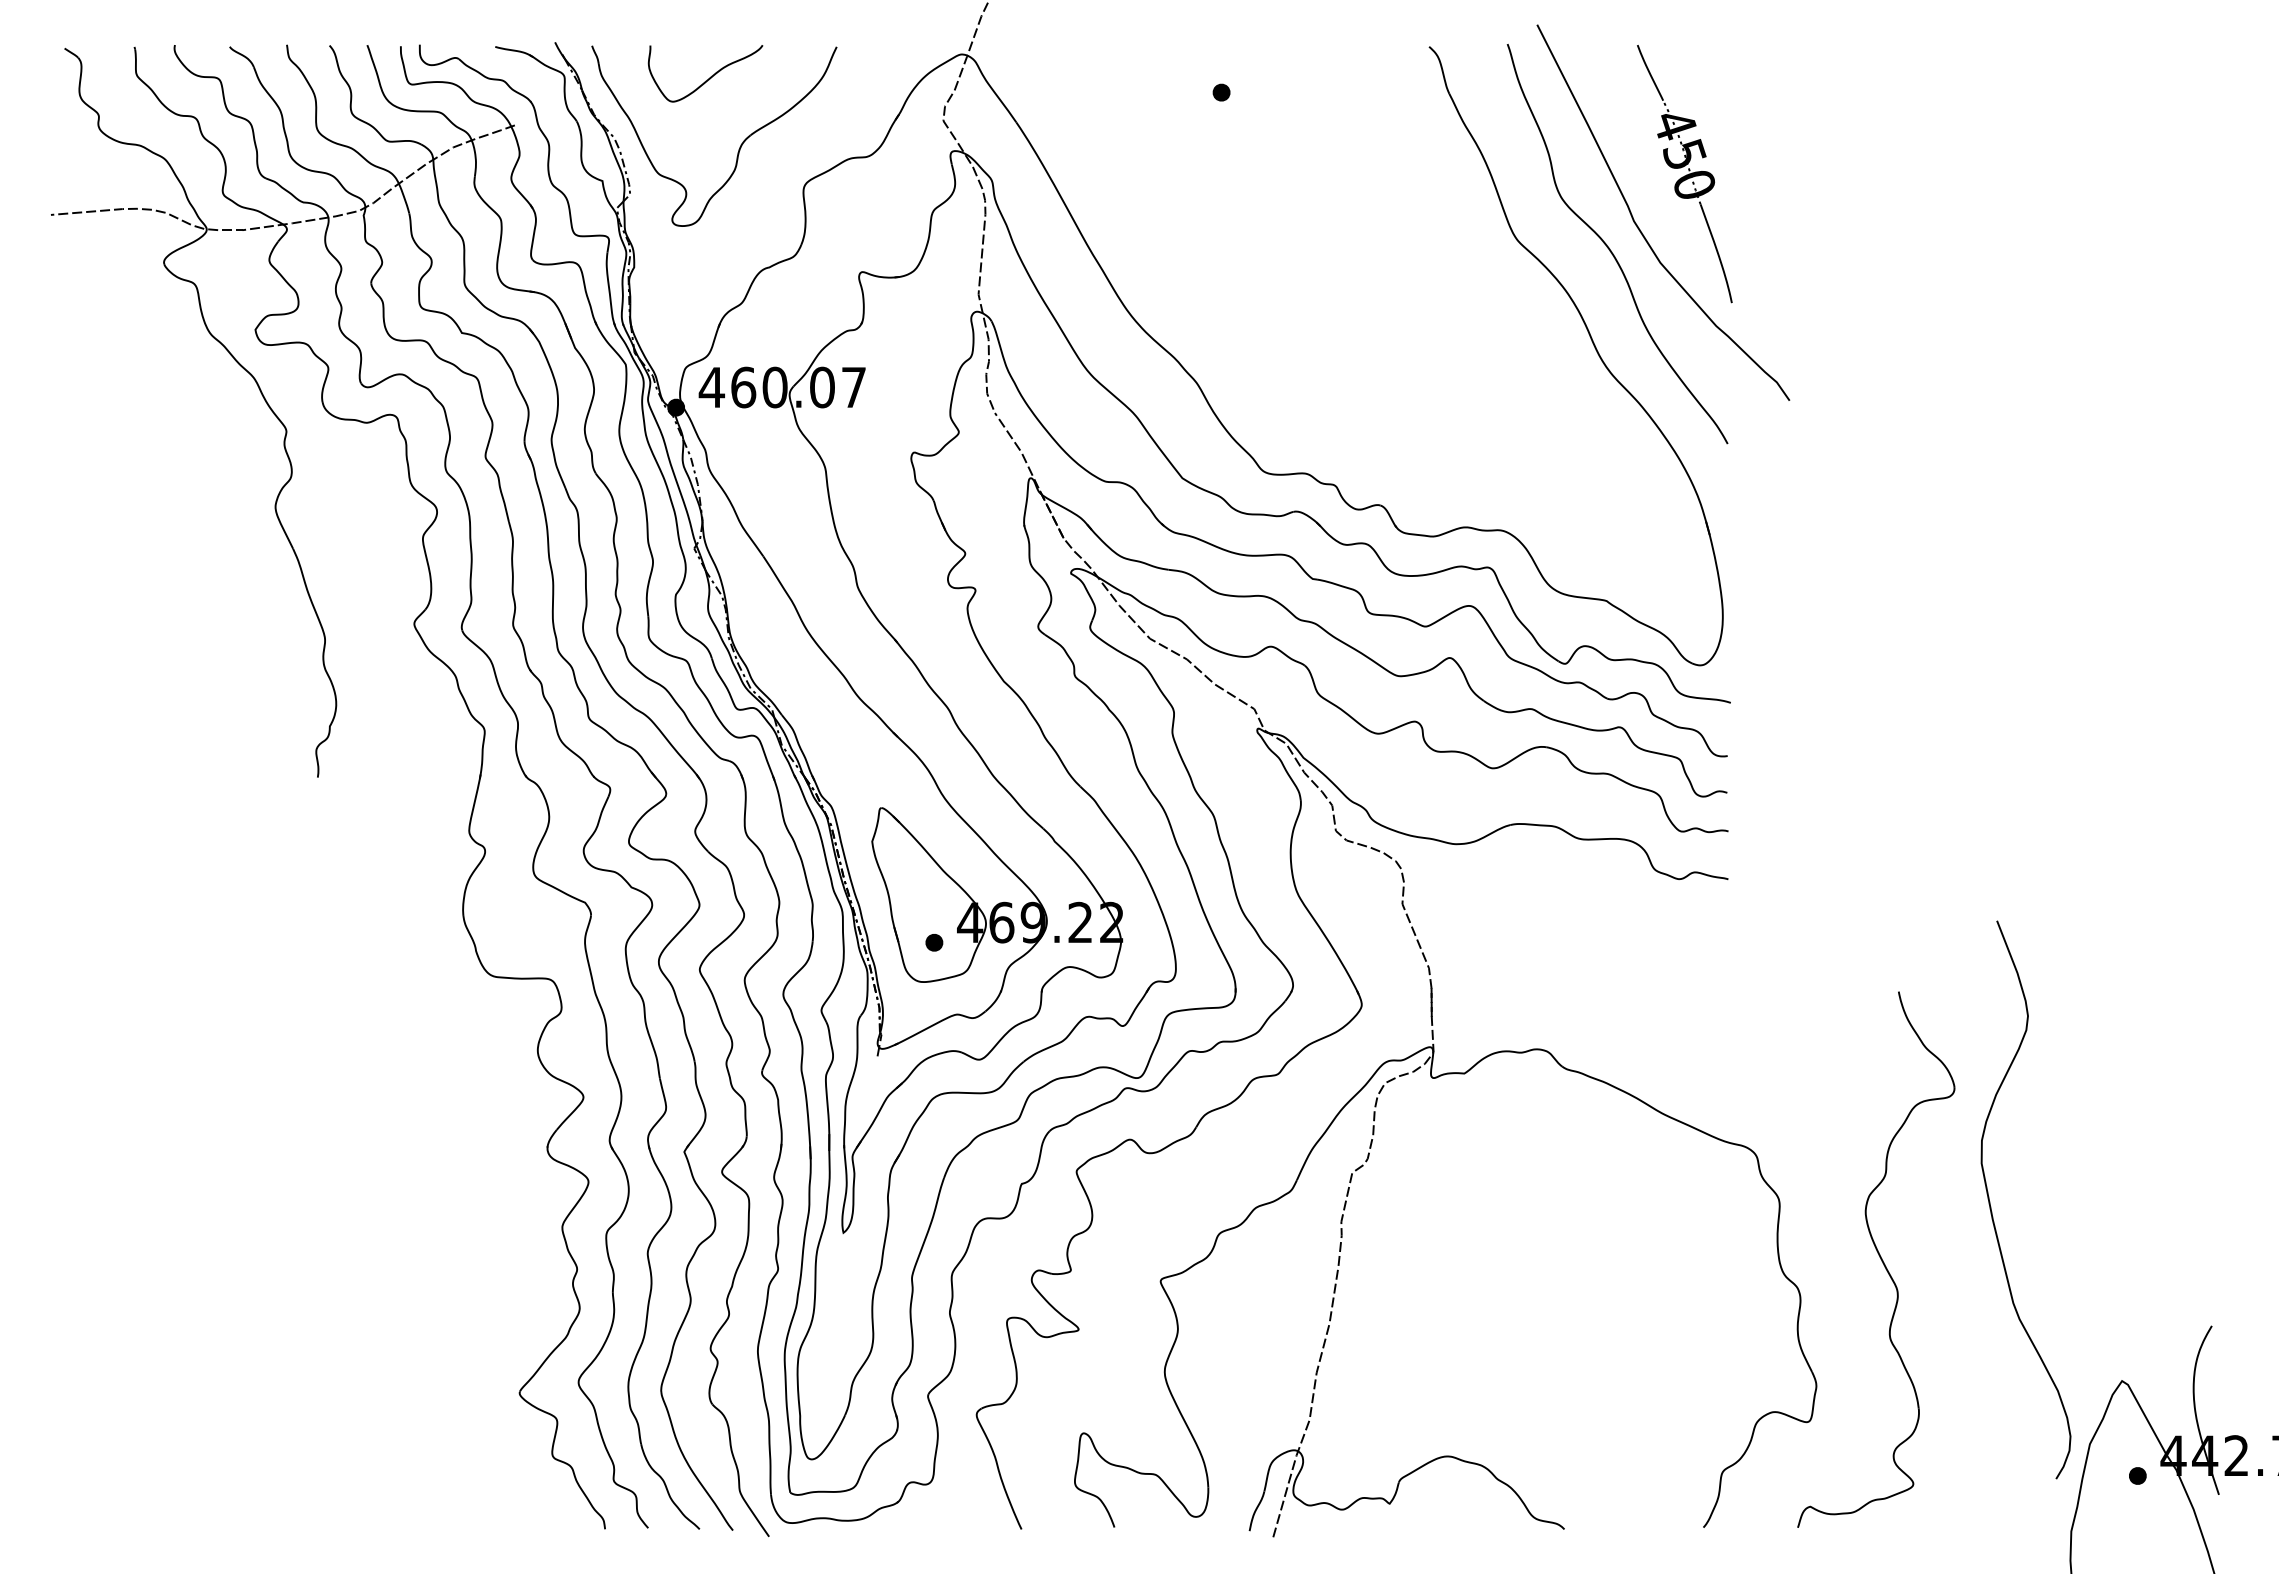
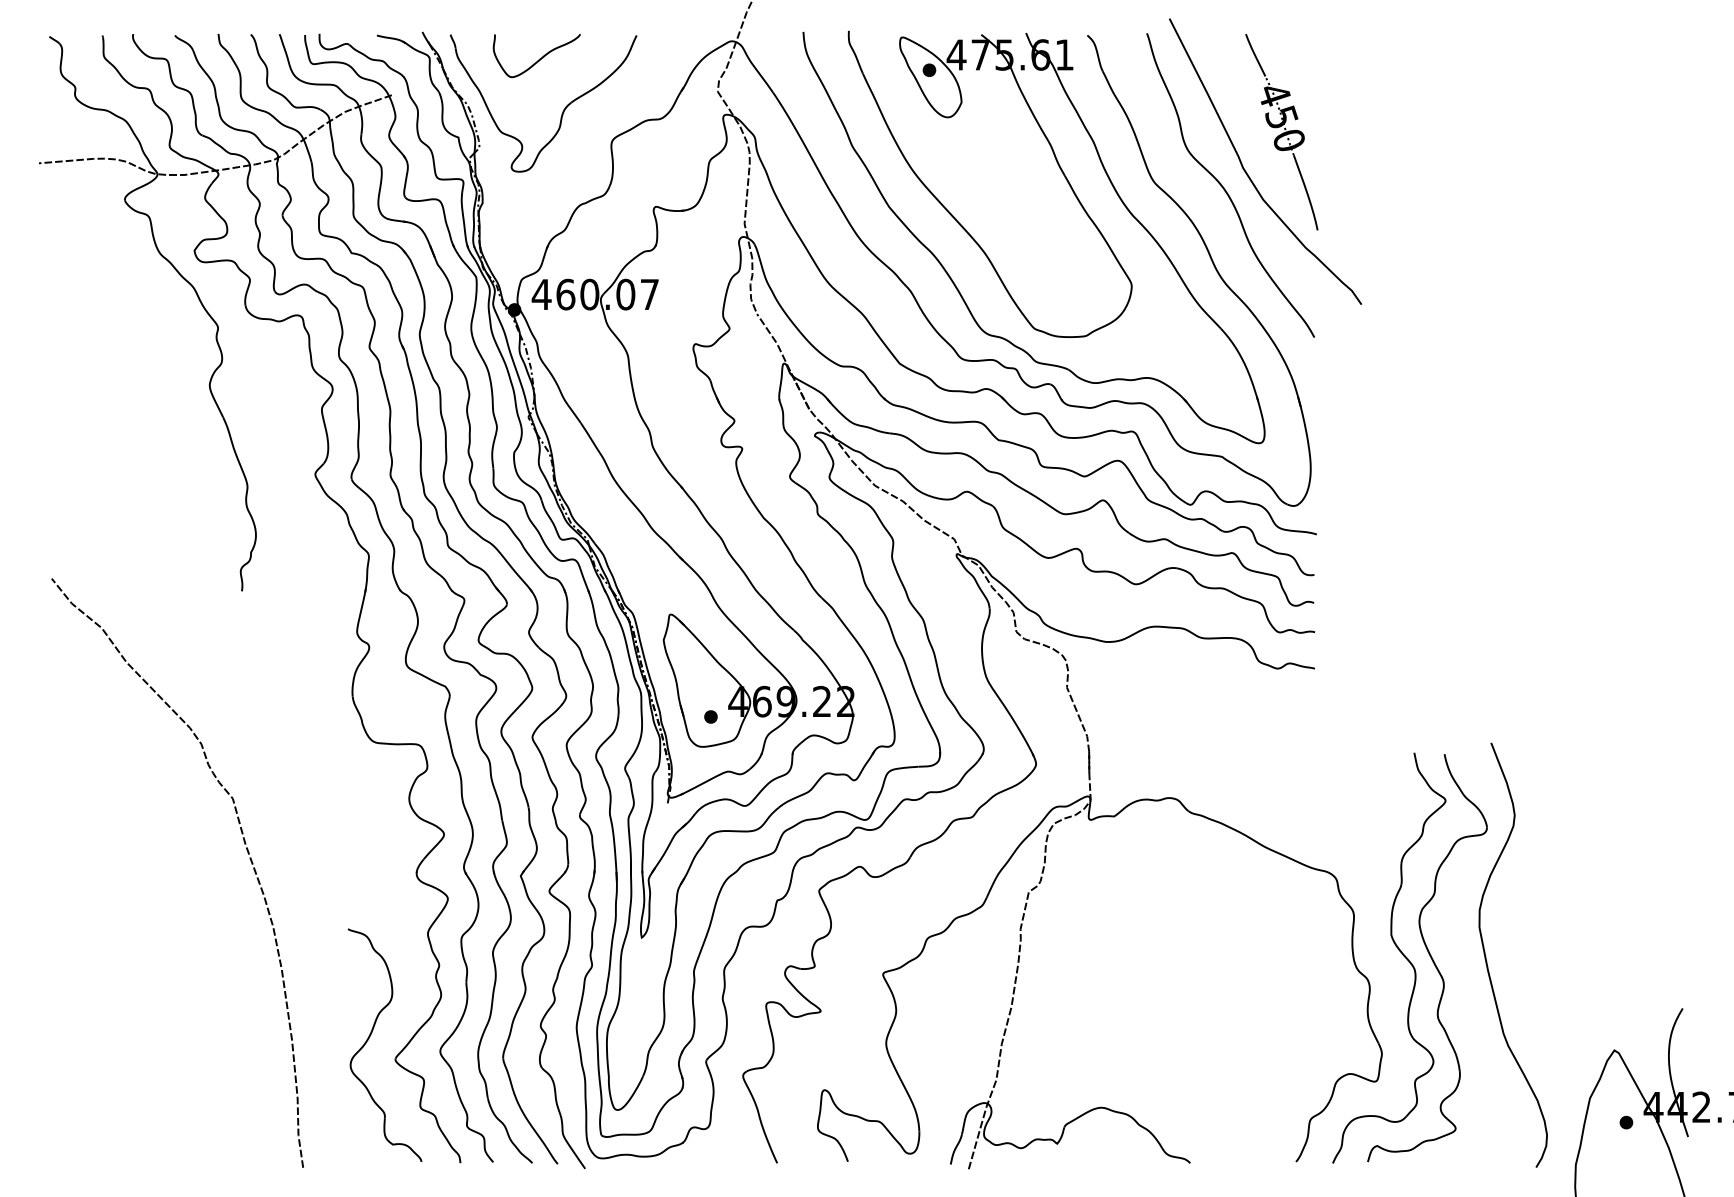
part: (1304, 346) -> (992, 263), added
curve: (323, 1116) -> (246, 849), added
curve: (1991, 1206) -> (1486, 960), moved
part: (1838, 1249) -> (1398, 950), added
part: (485, 1365) -> (369, 1038), added

